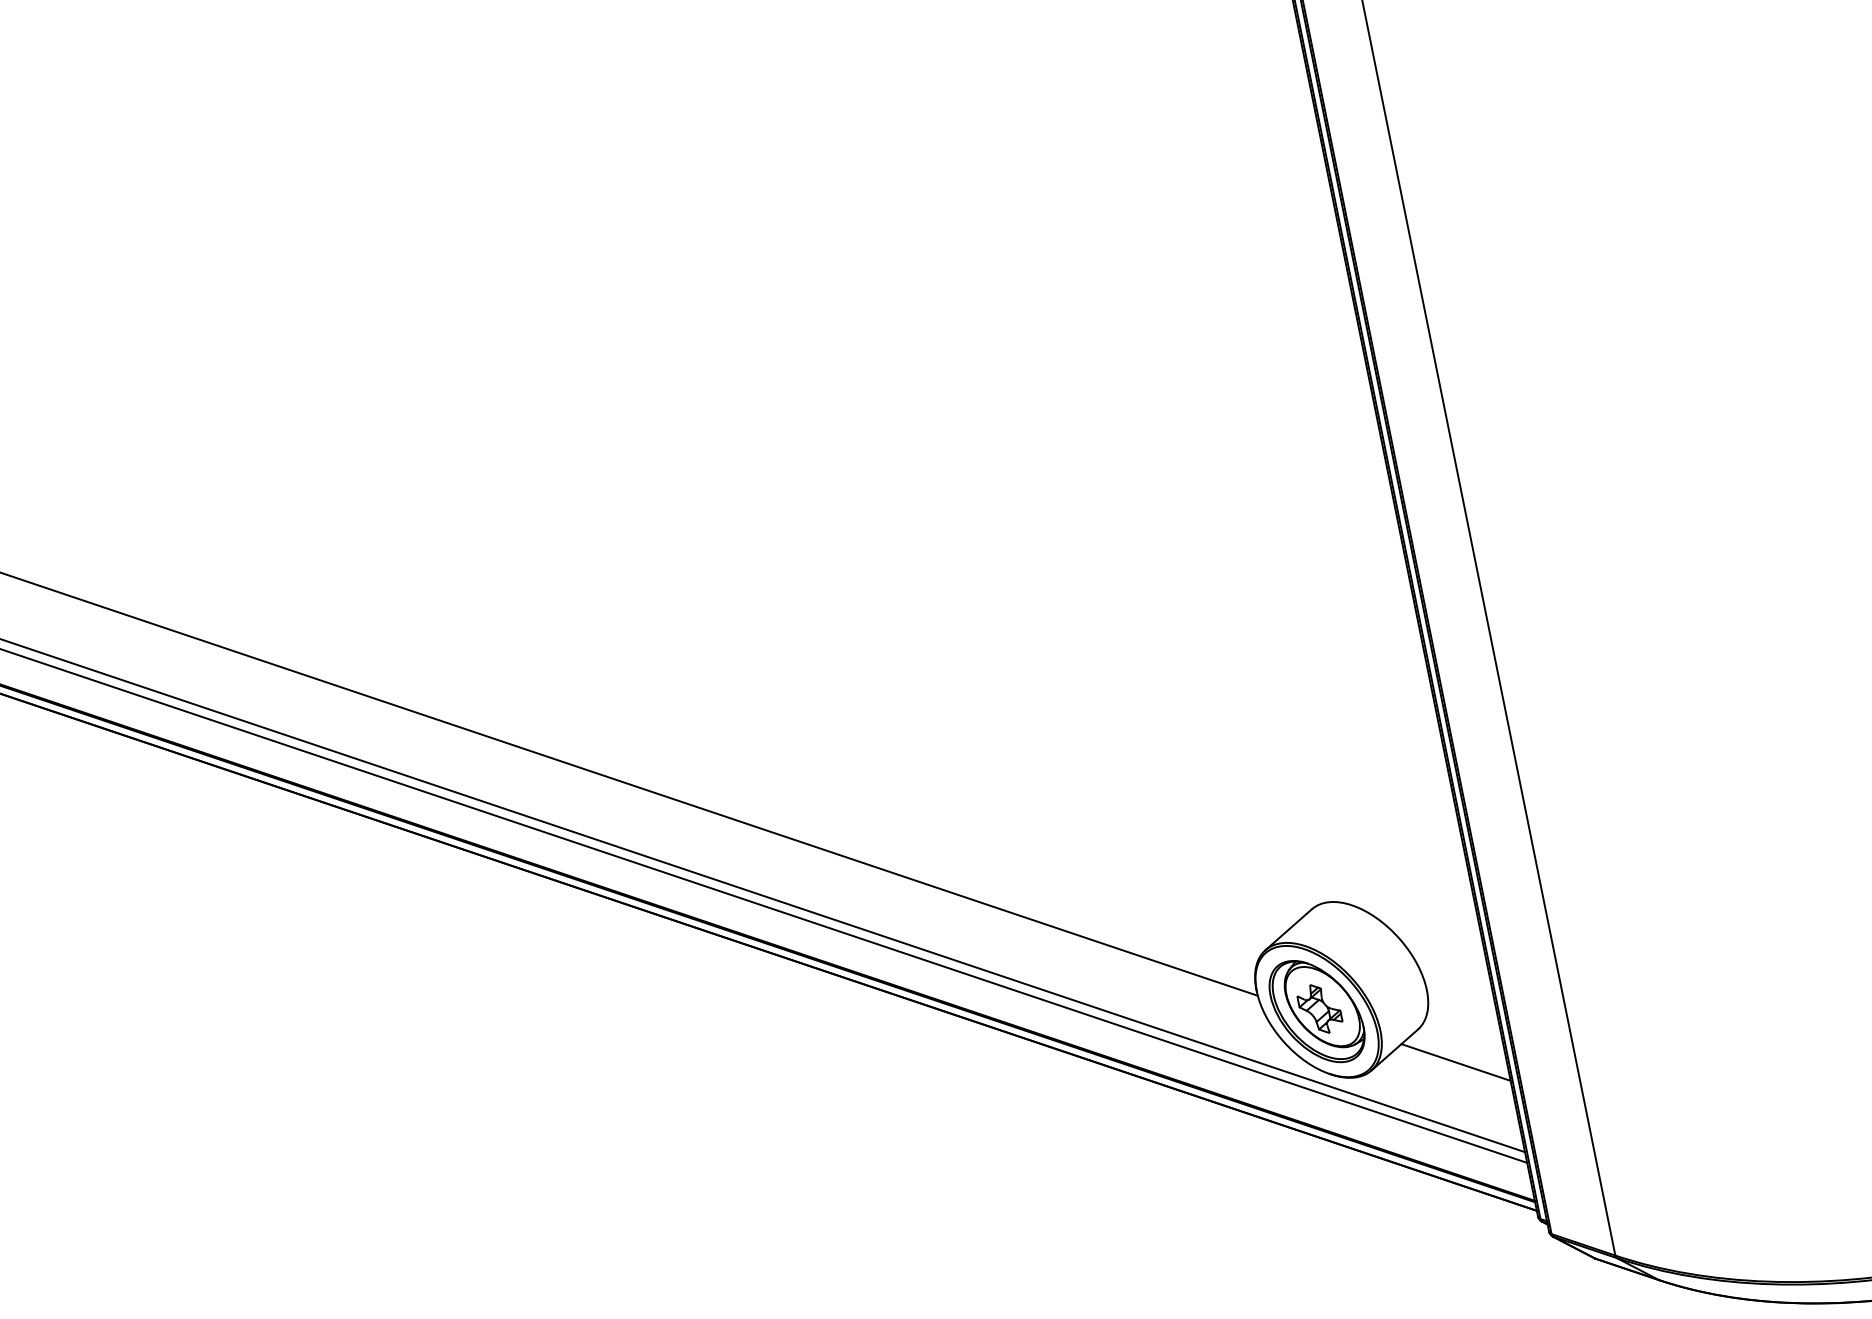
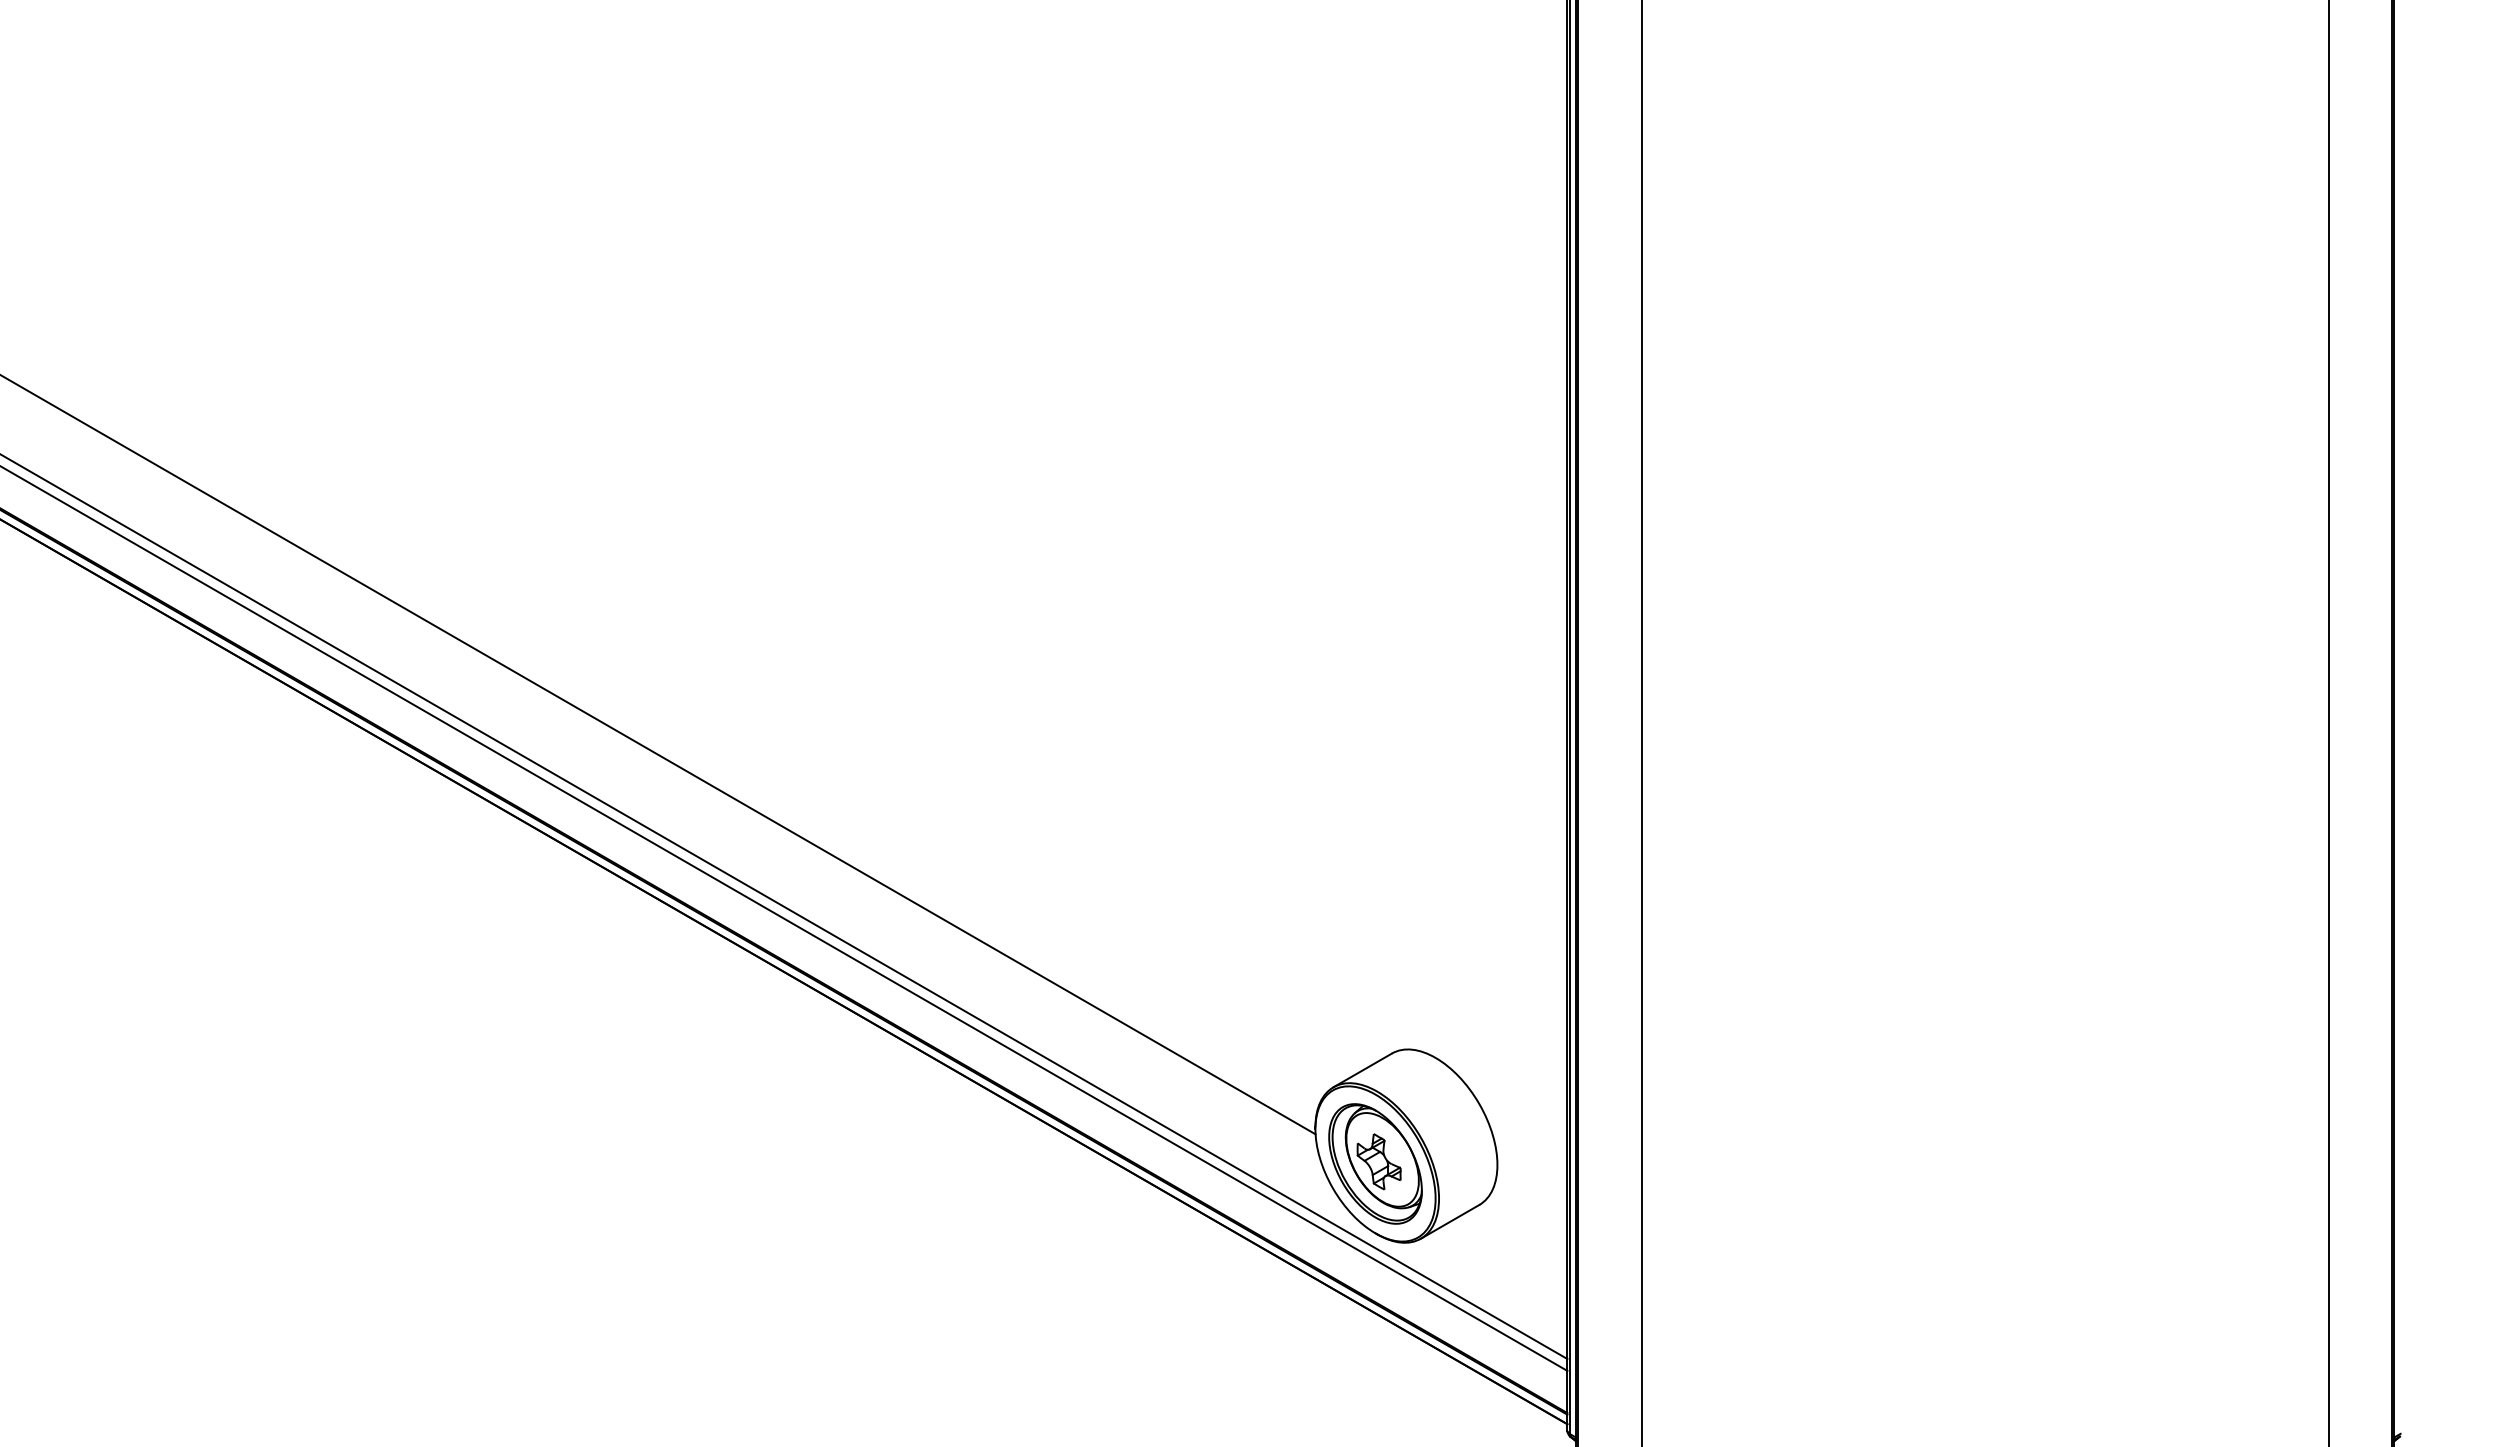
line: (1455, 1061) -> (1512, 1247), removed

